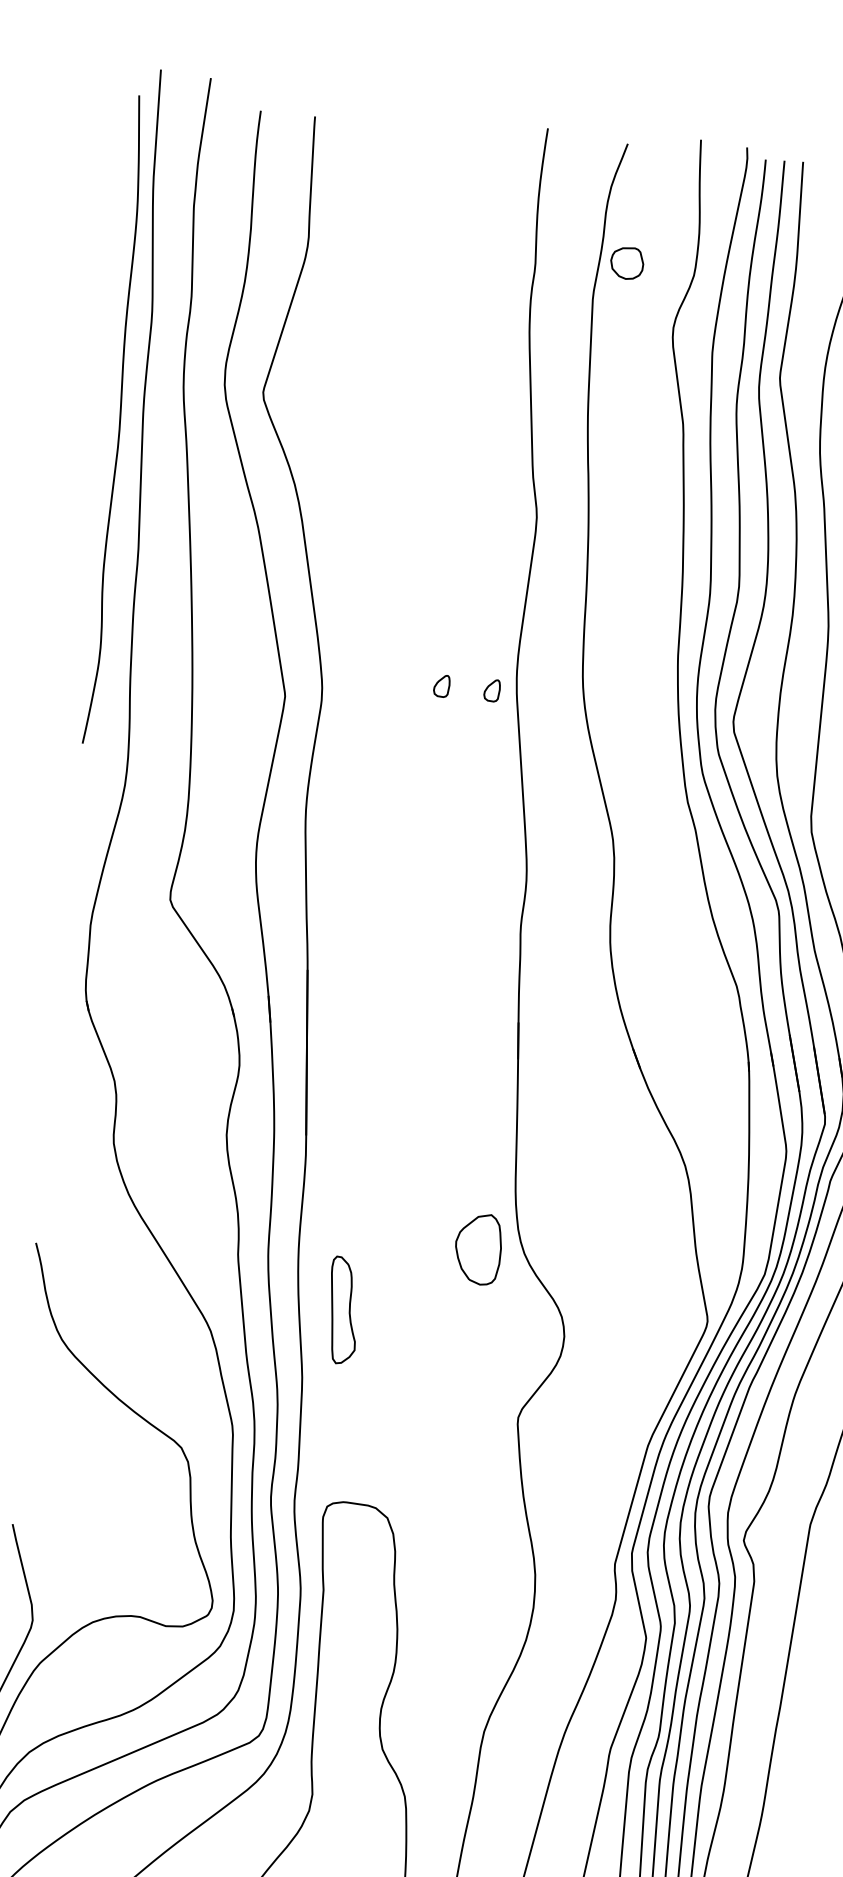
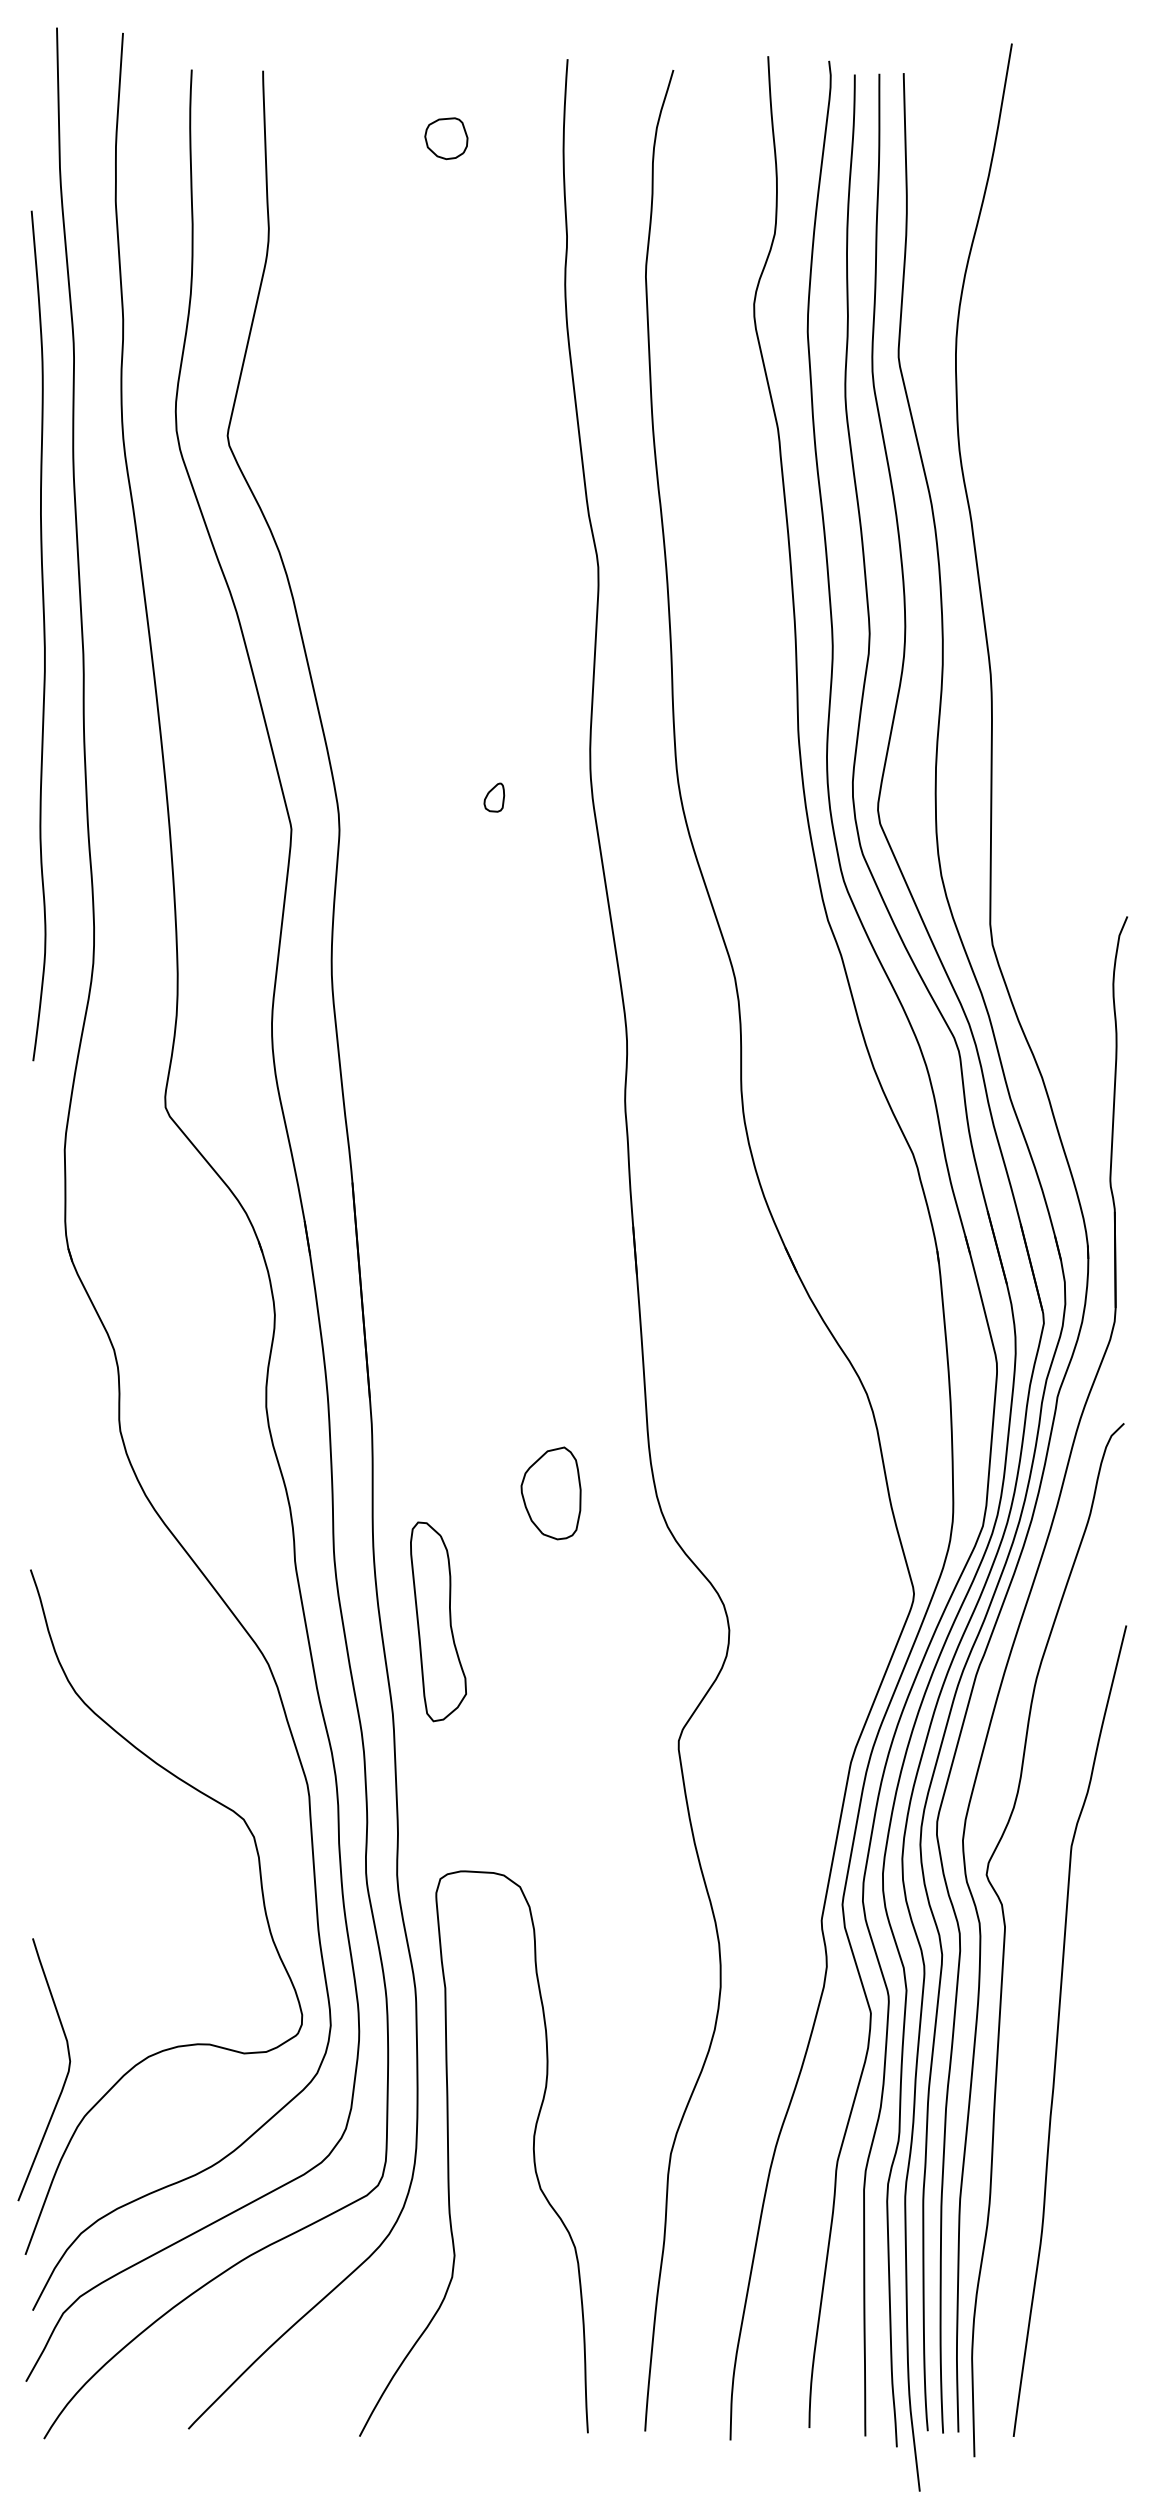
part: (627, 263) -> (446, 138), moved
curve: (119, 419) -> (43, 635), moved
part: (492, 690) -> (560, 797), removed
part: (477, 1249) -> (550, 1493), moved
part: (343, 1310) -> (438, 1621), size x1.43

